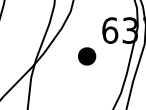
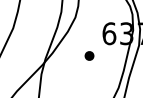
part: (87, 55) -> (89, 55), size x0.62

